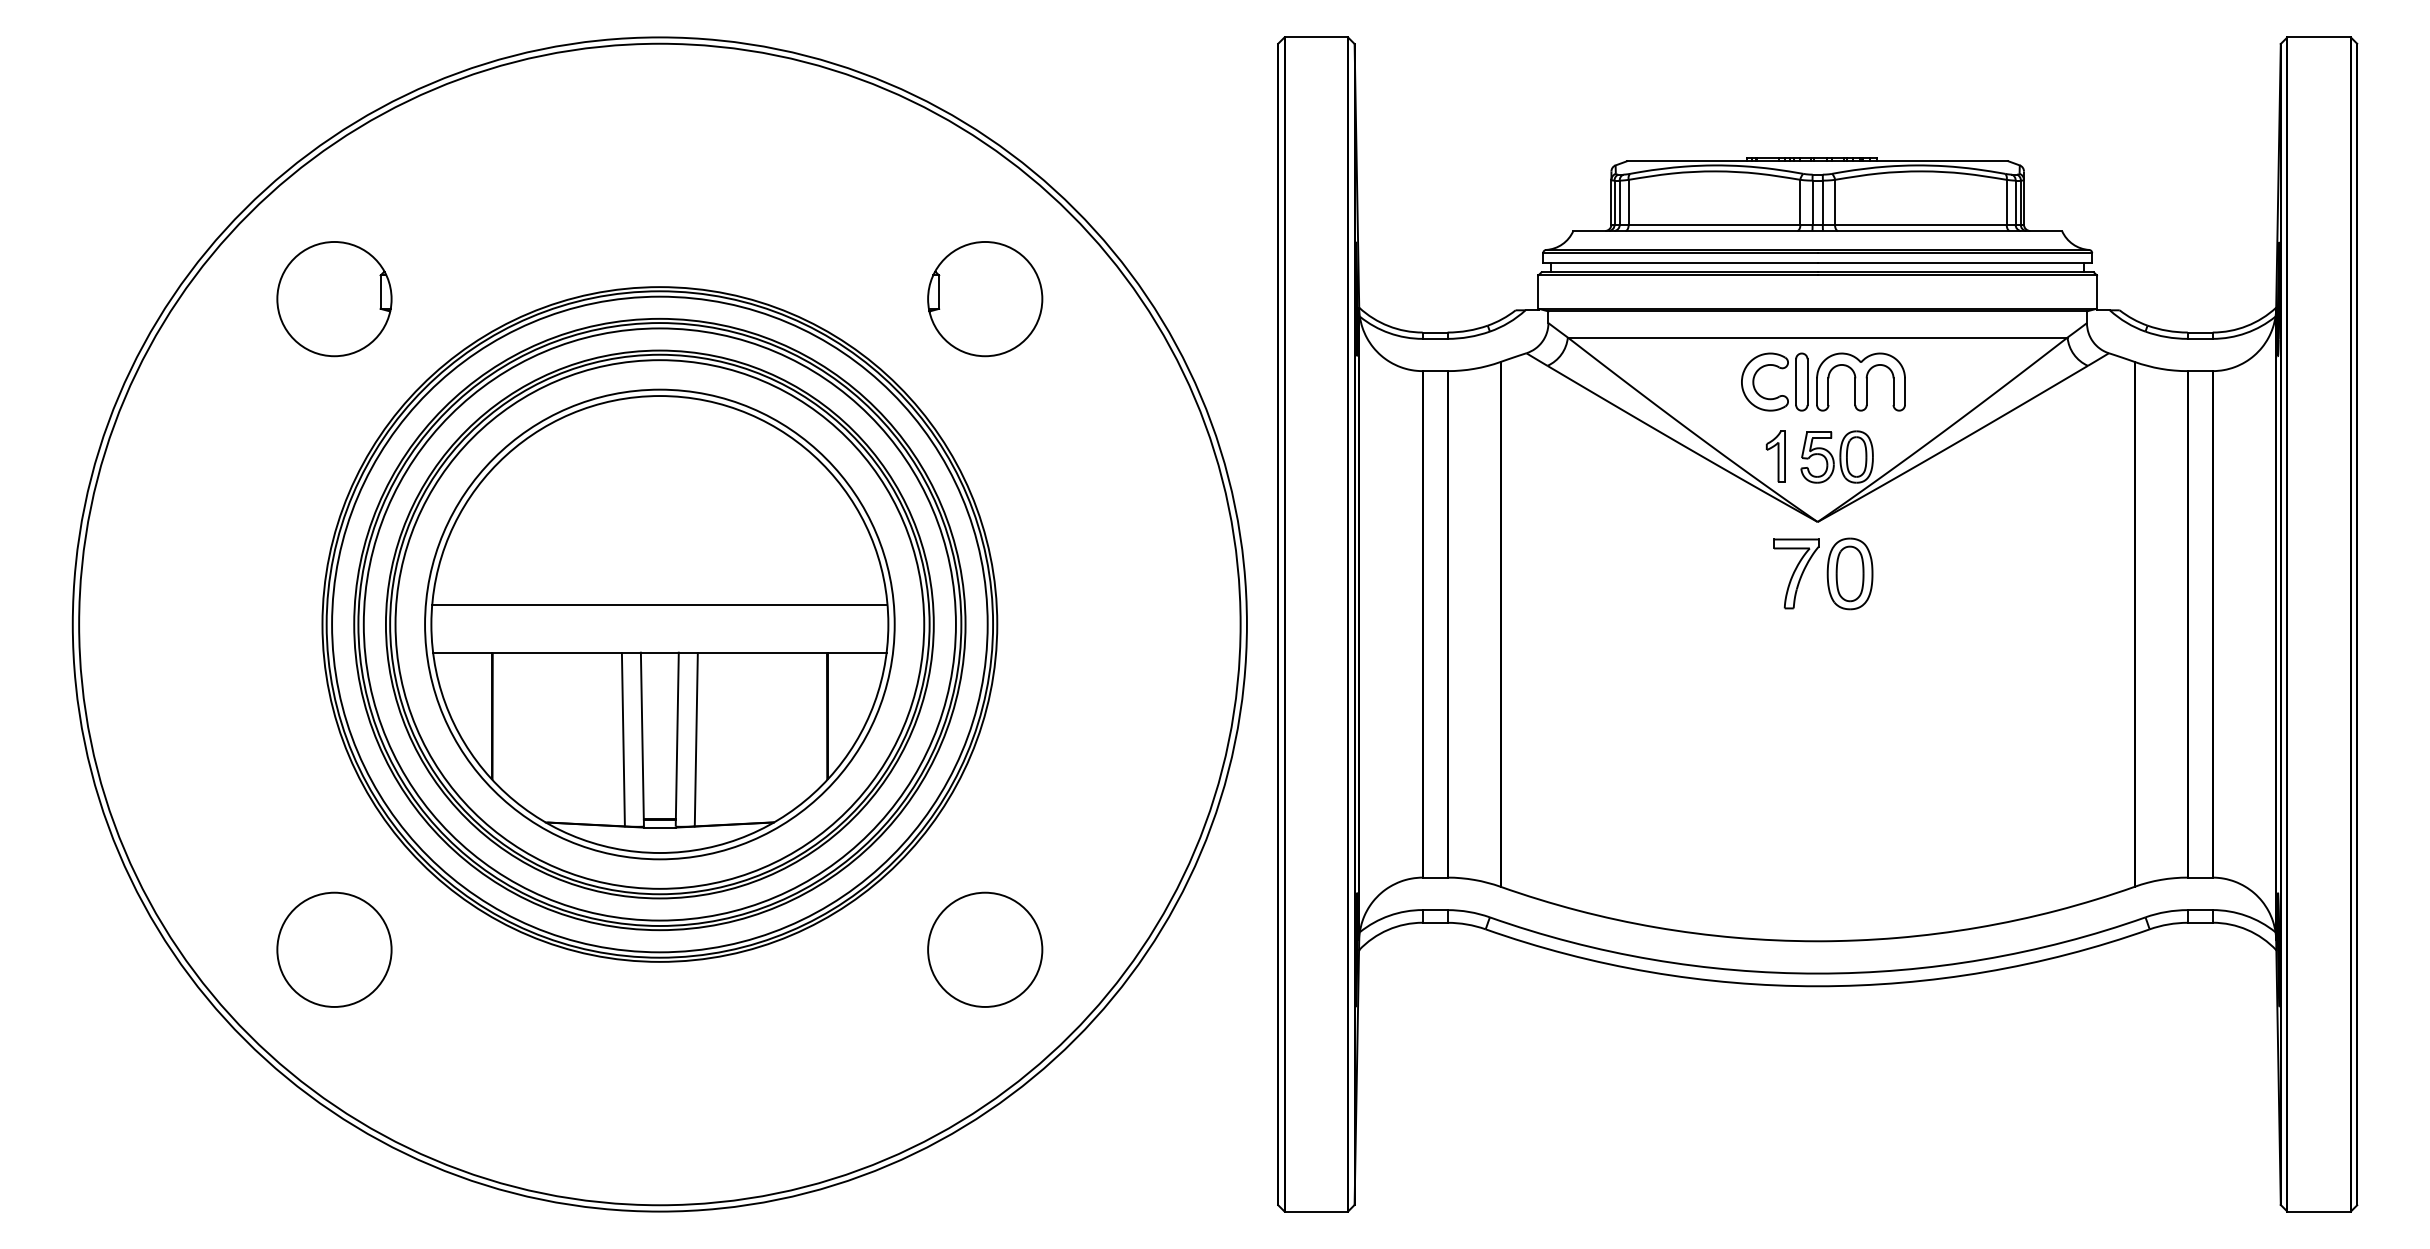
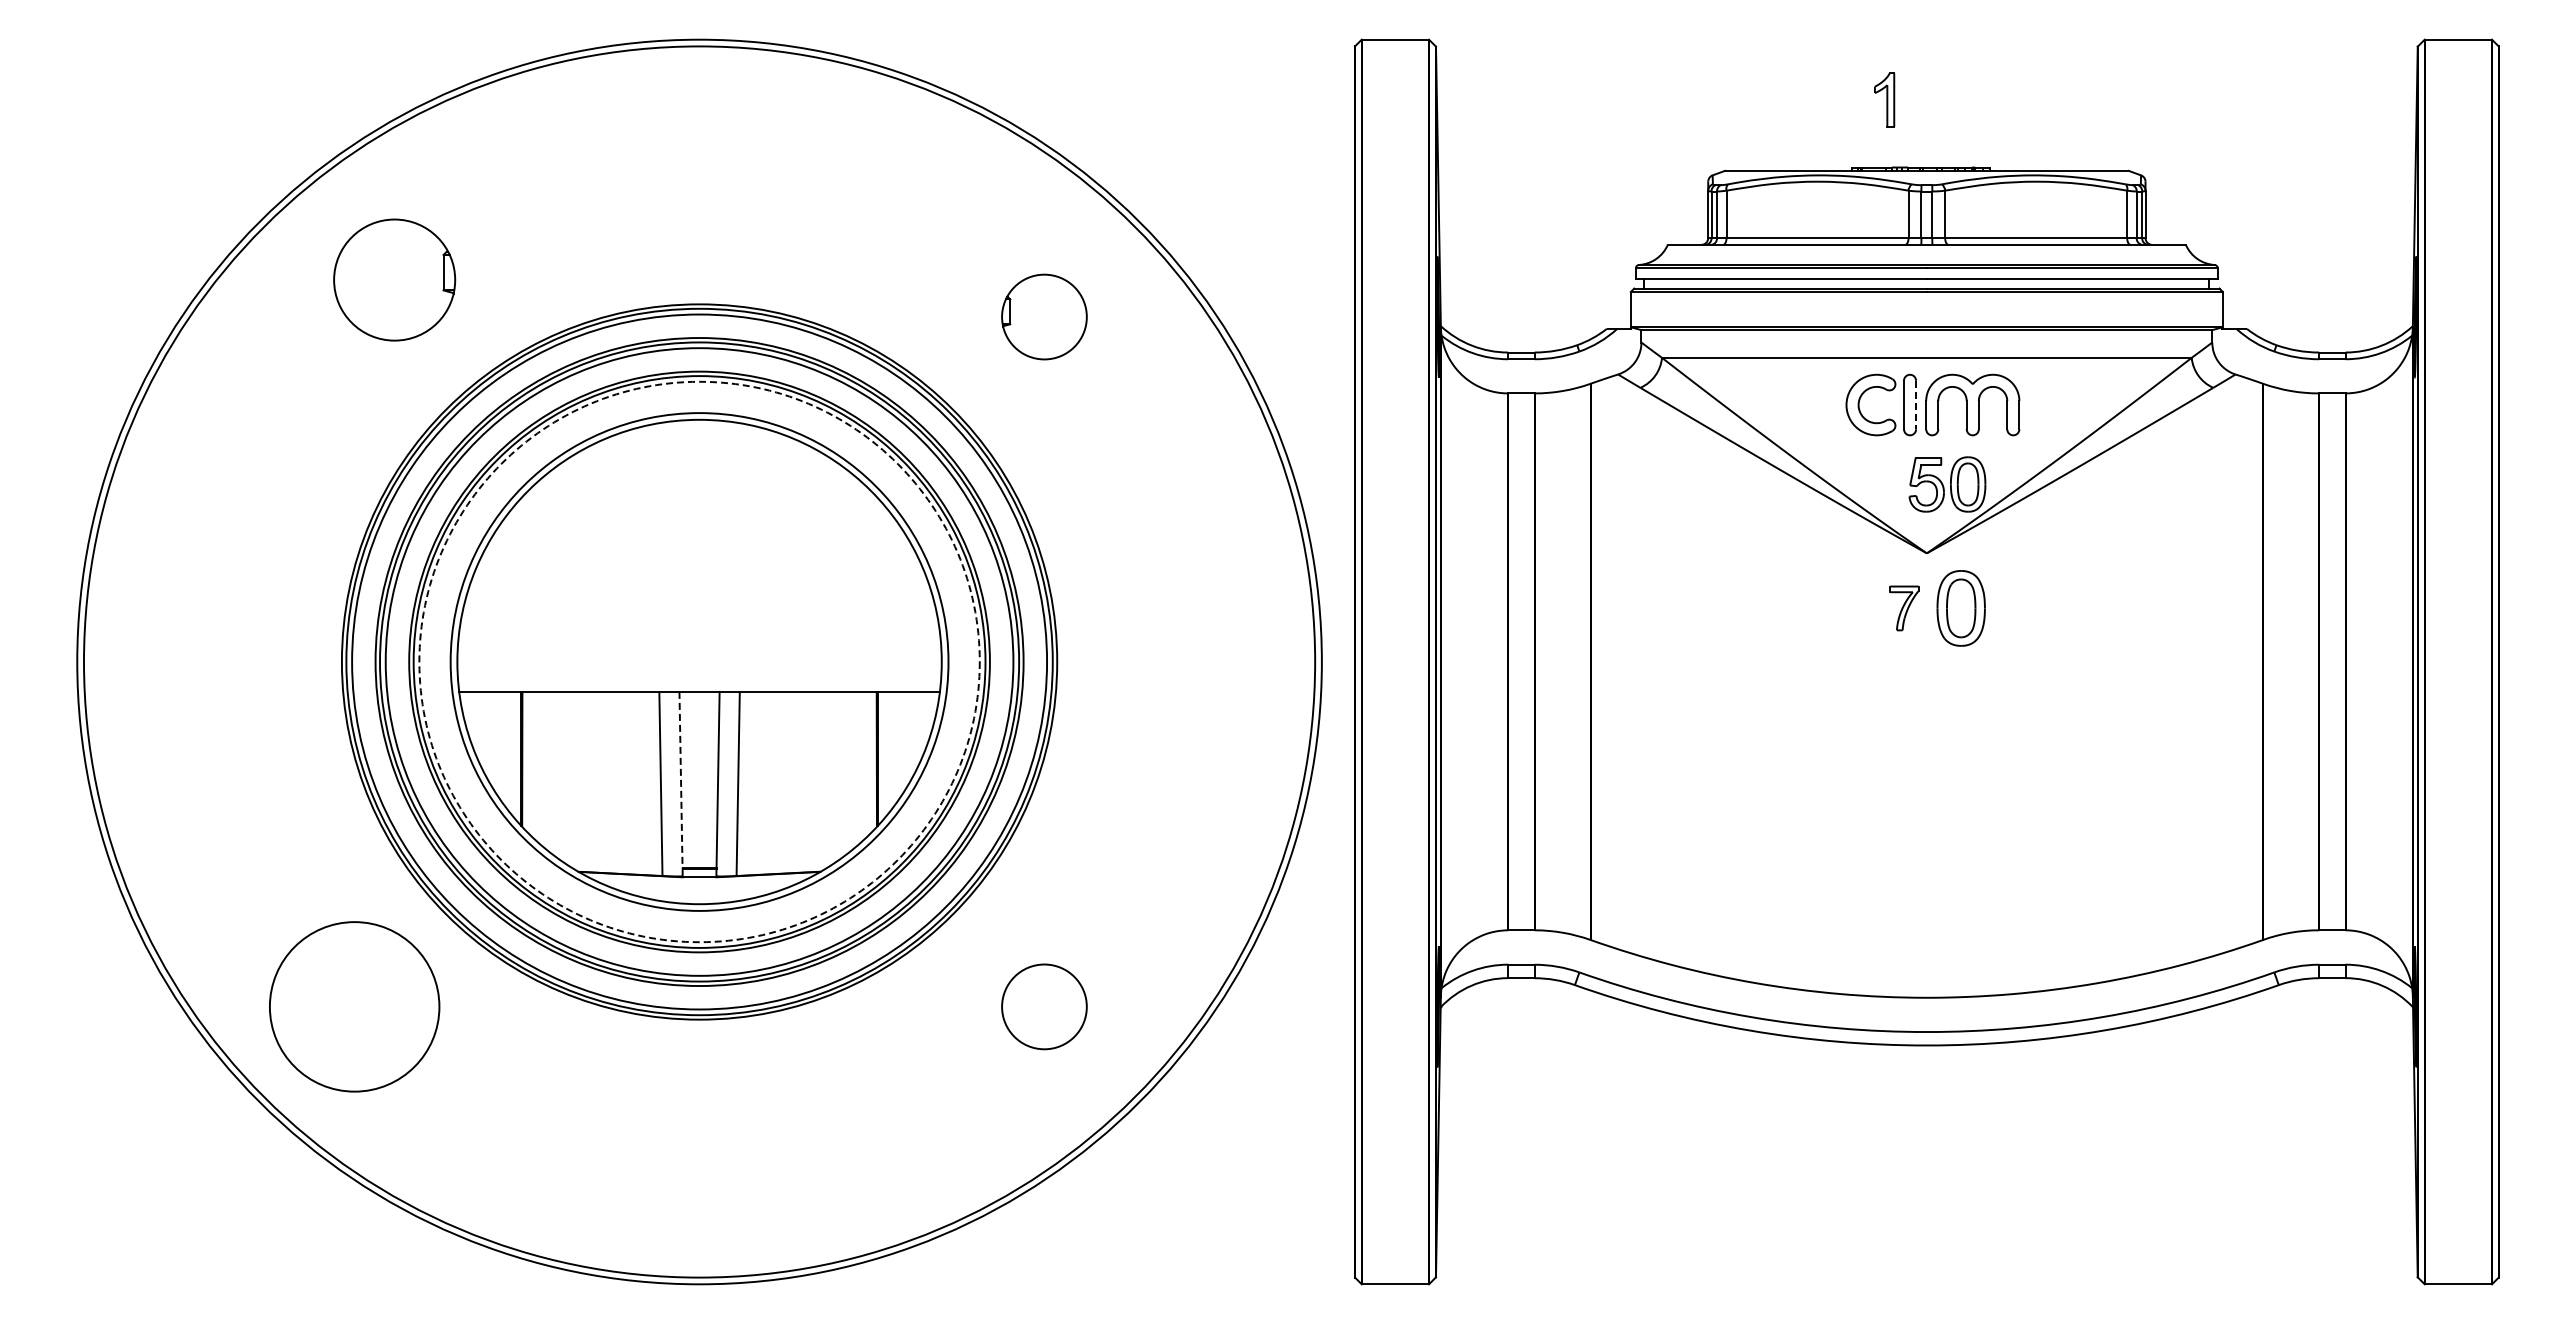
part: (334, 298) -> (394, 279), moved
part: (985, 298) -> (1044, 316), size x0.7
line: (1807, 382) -> (1916, 405), solid -> dashed
part: (1775, 456) -> (1884, 99), moved
part: (1796, 574) -> (1904, 608), size x0.6
line: (659, 605) -> (699, 641), removed
circle: (659, 624) -> (699, 661), solid -> dashed
line: (642, 736) -> (681, 780), solid -> dashed
circle: (334, 949) -> (354, 1006), size x1.4
circle: (985, 949) -> (1044, 1006), size x0.7

